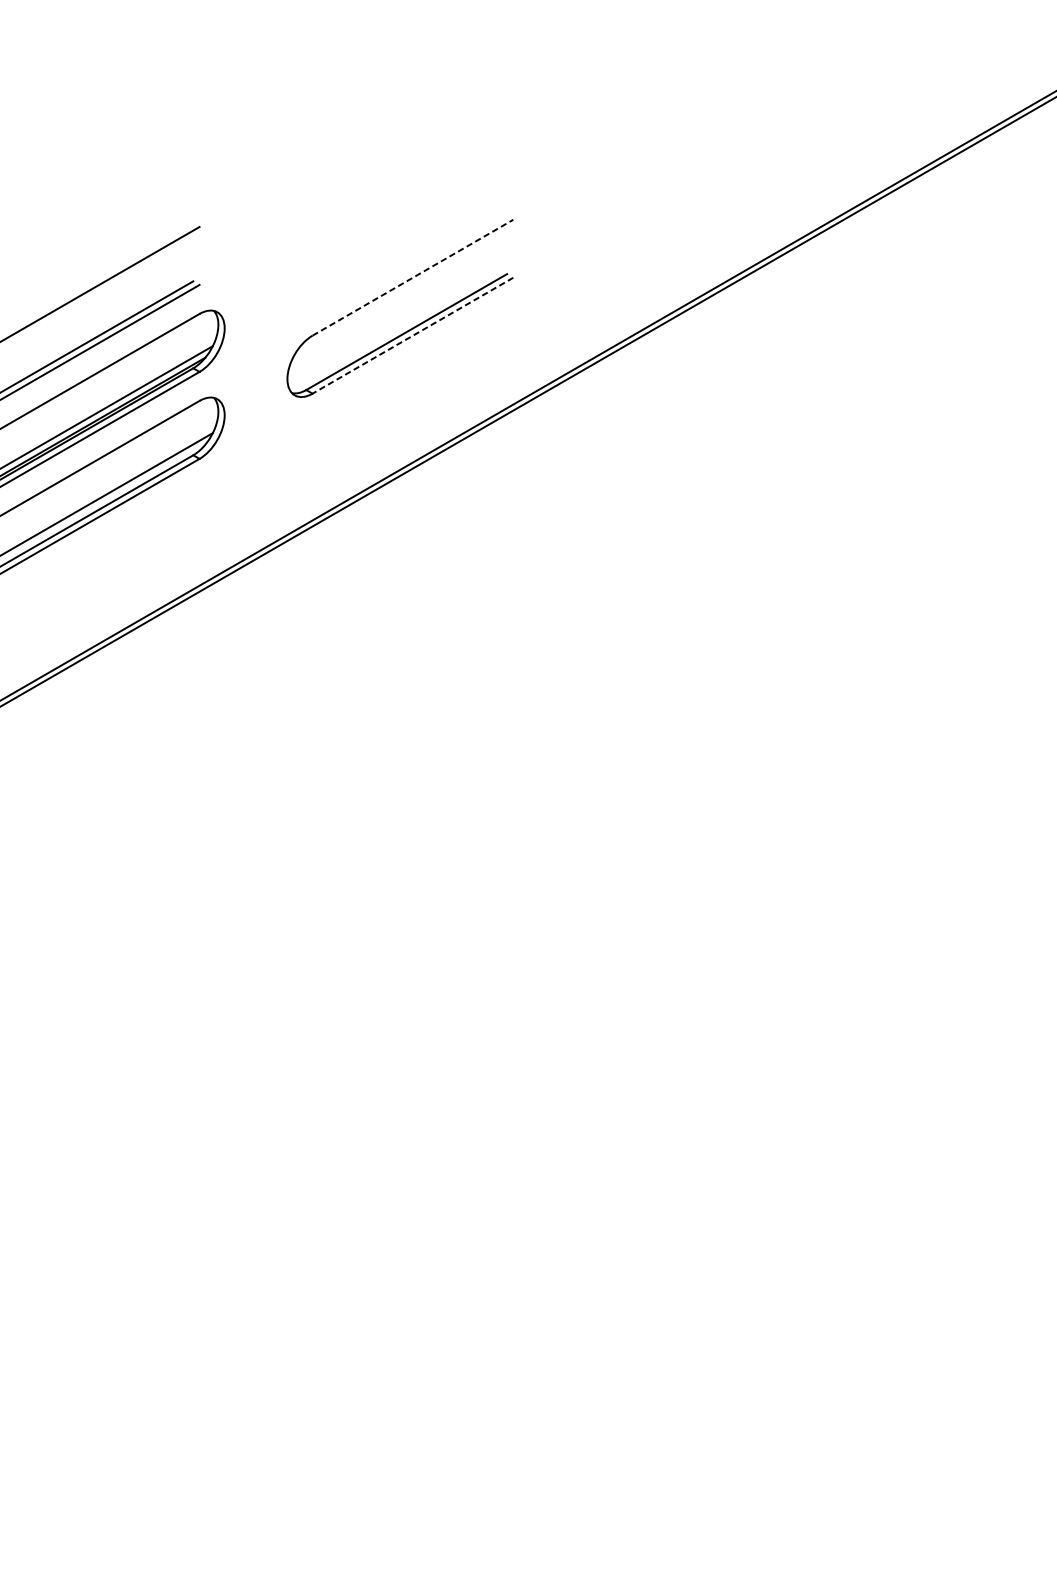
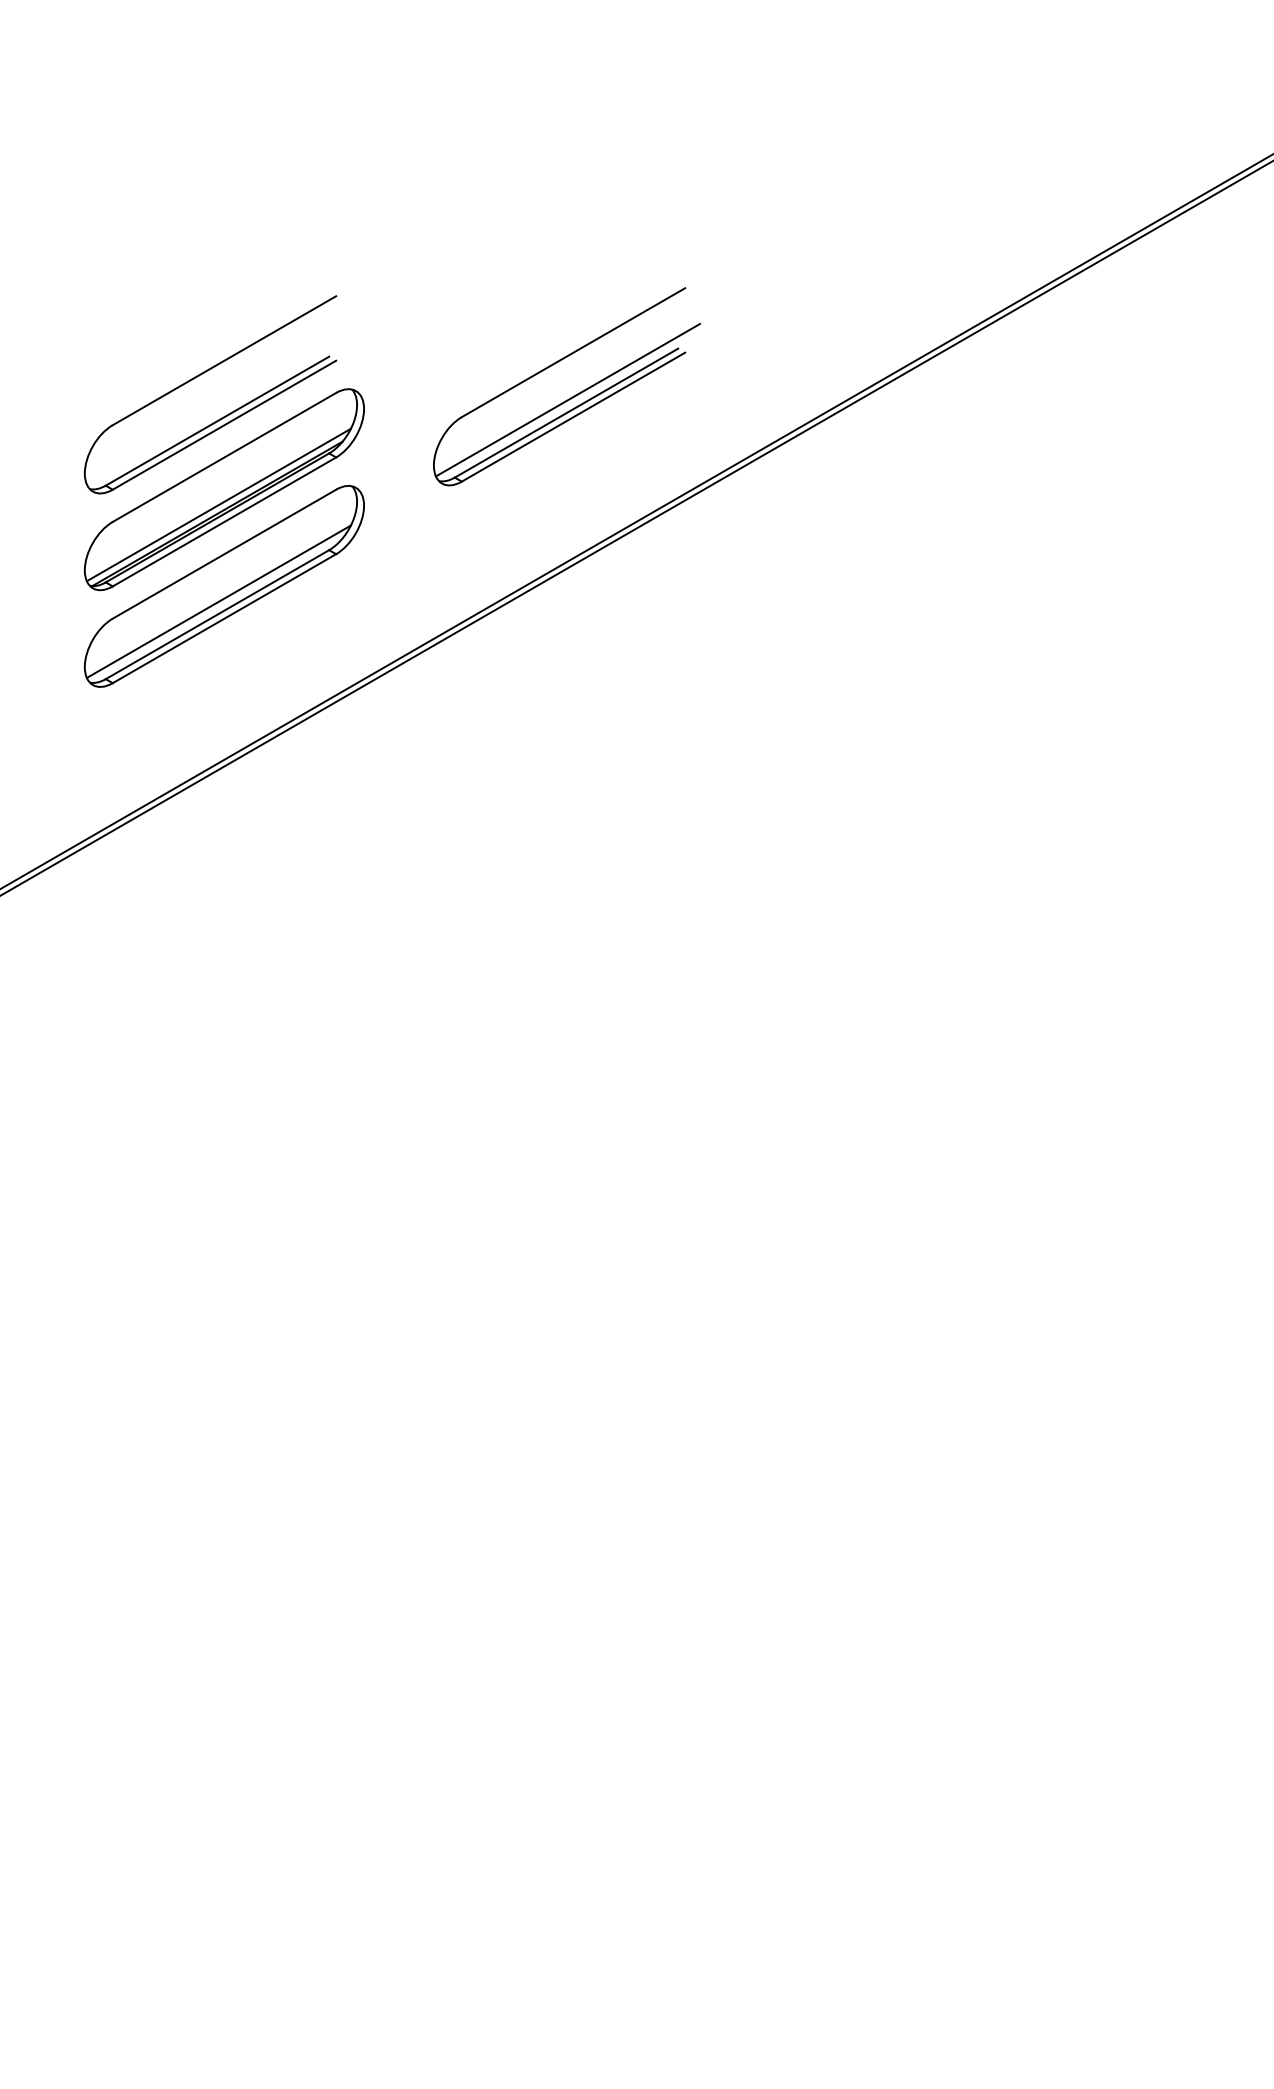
line: (412, 277) -> (573, 352), dashed -> solid
line: (407, 319) -> (567, 399), added
line: (412, 336) -> (573, 417), dashed -> solid

